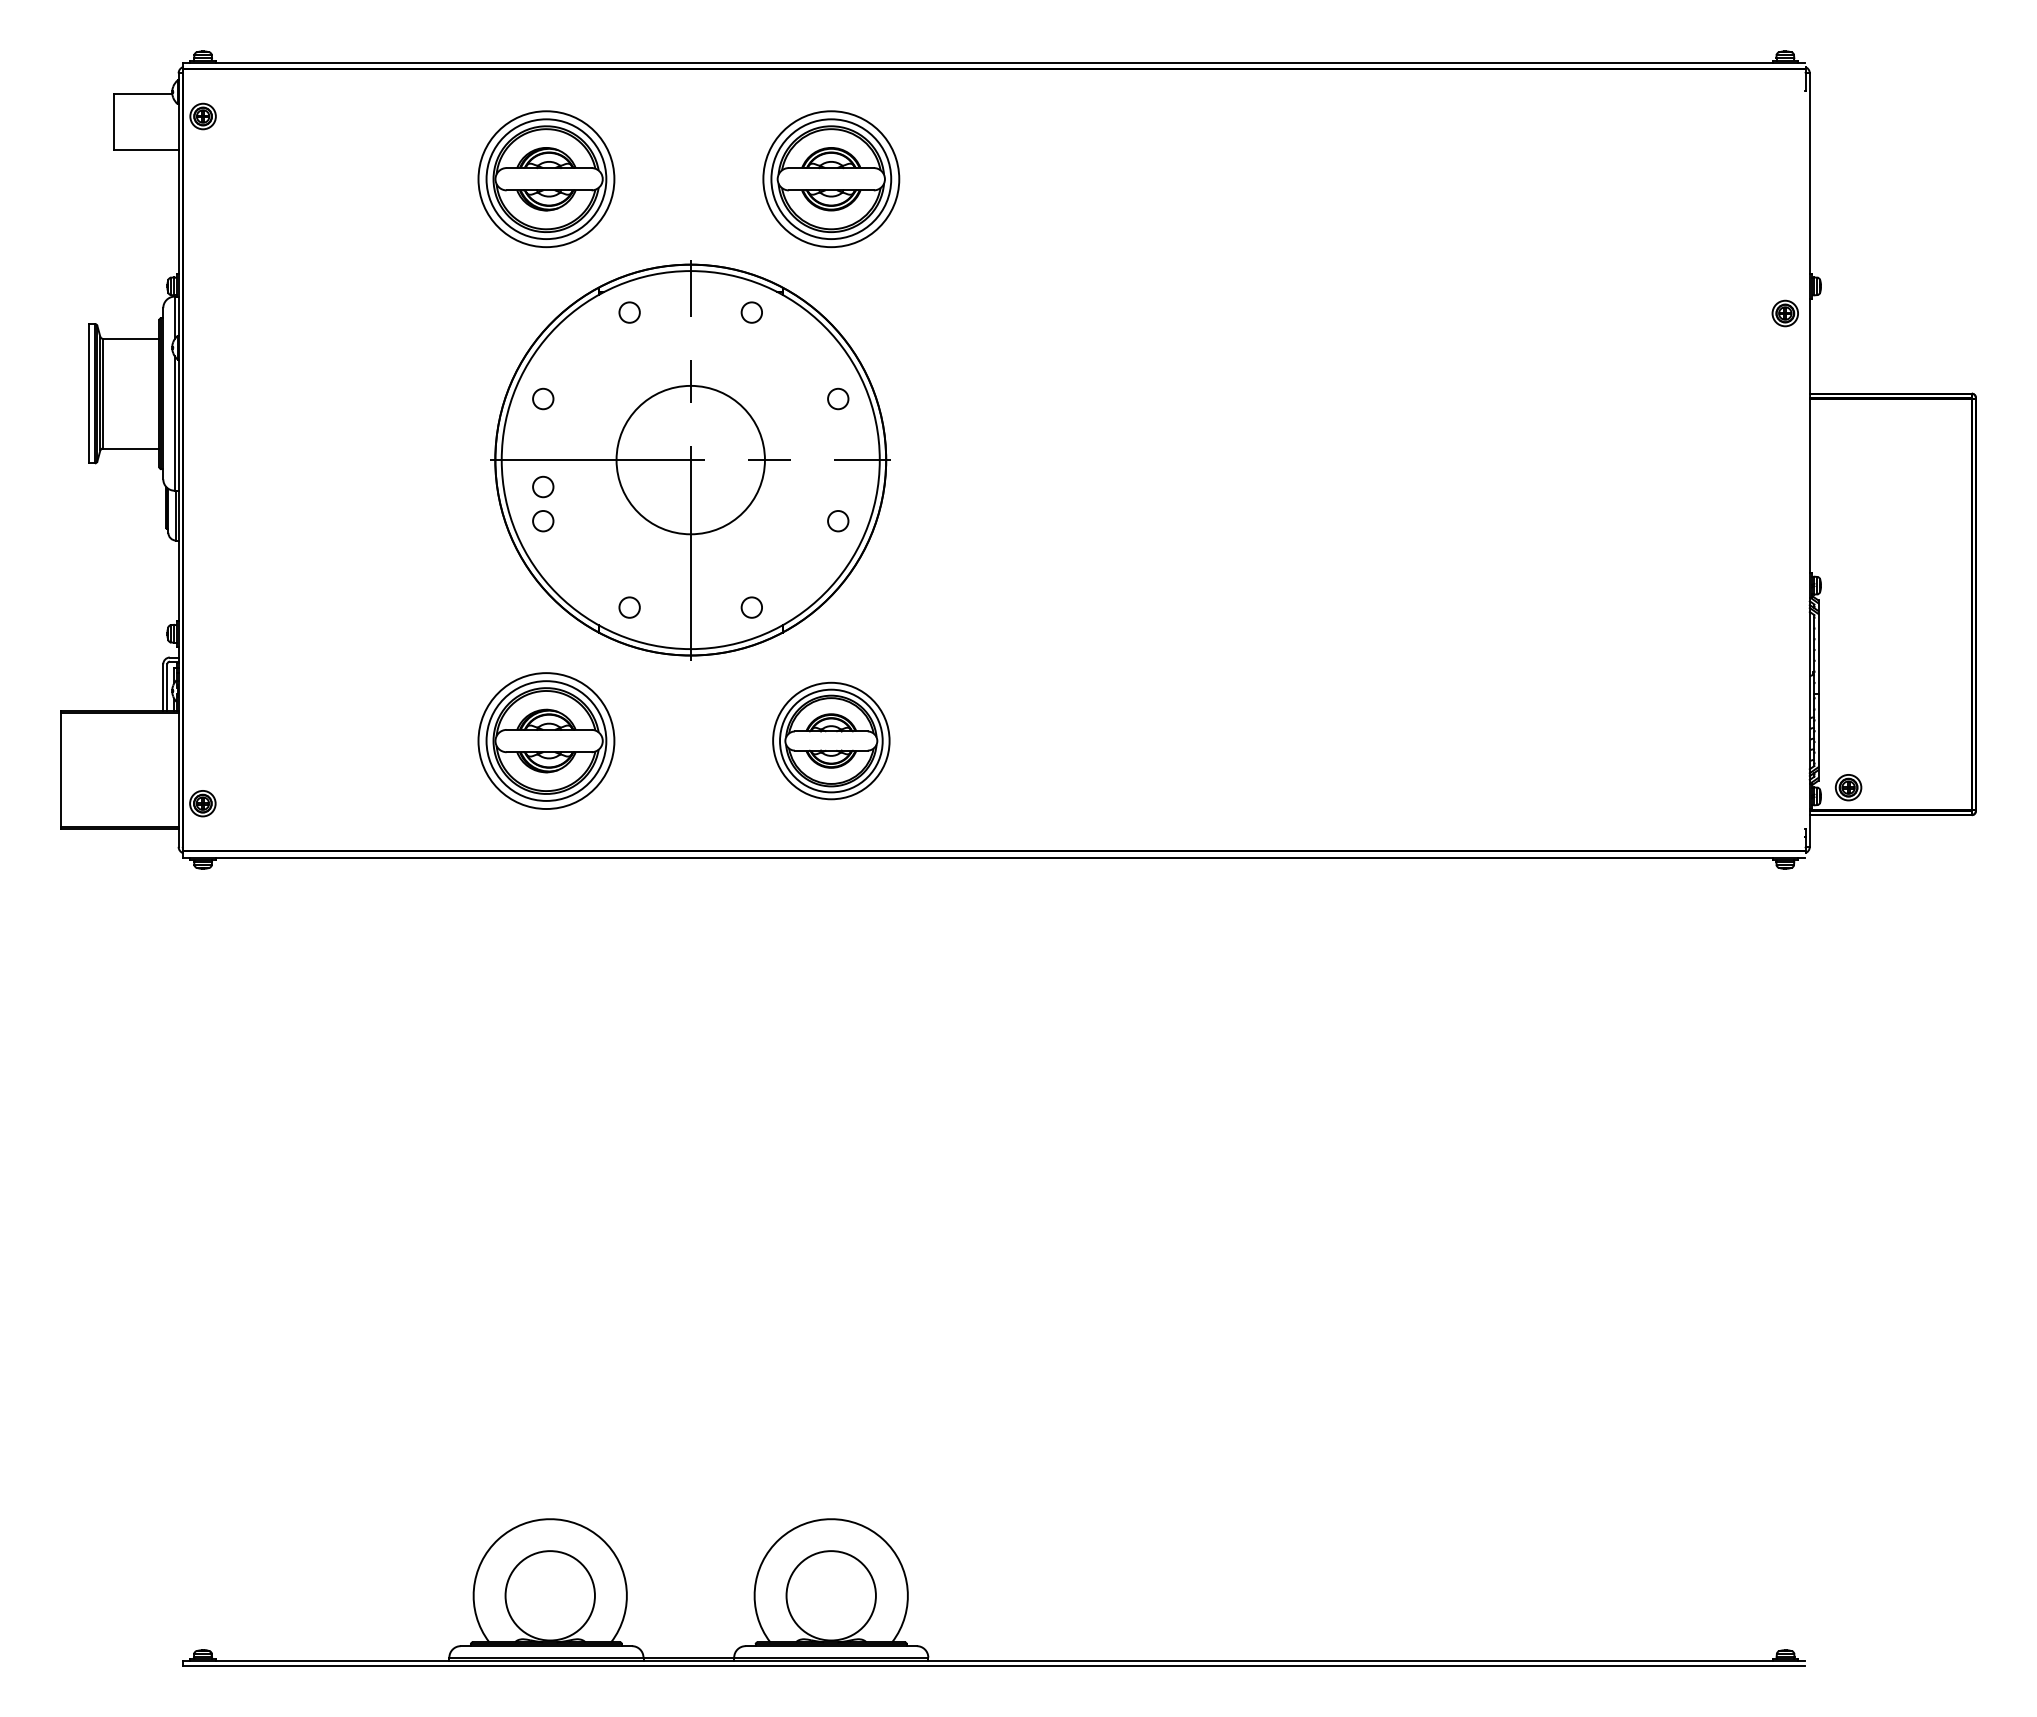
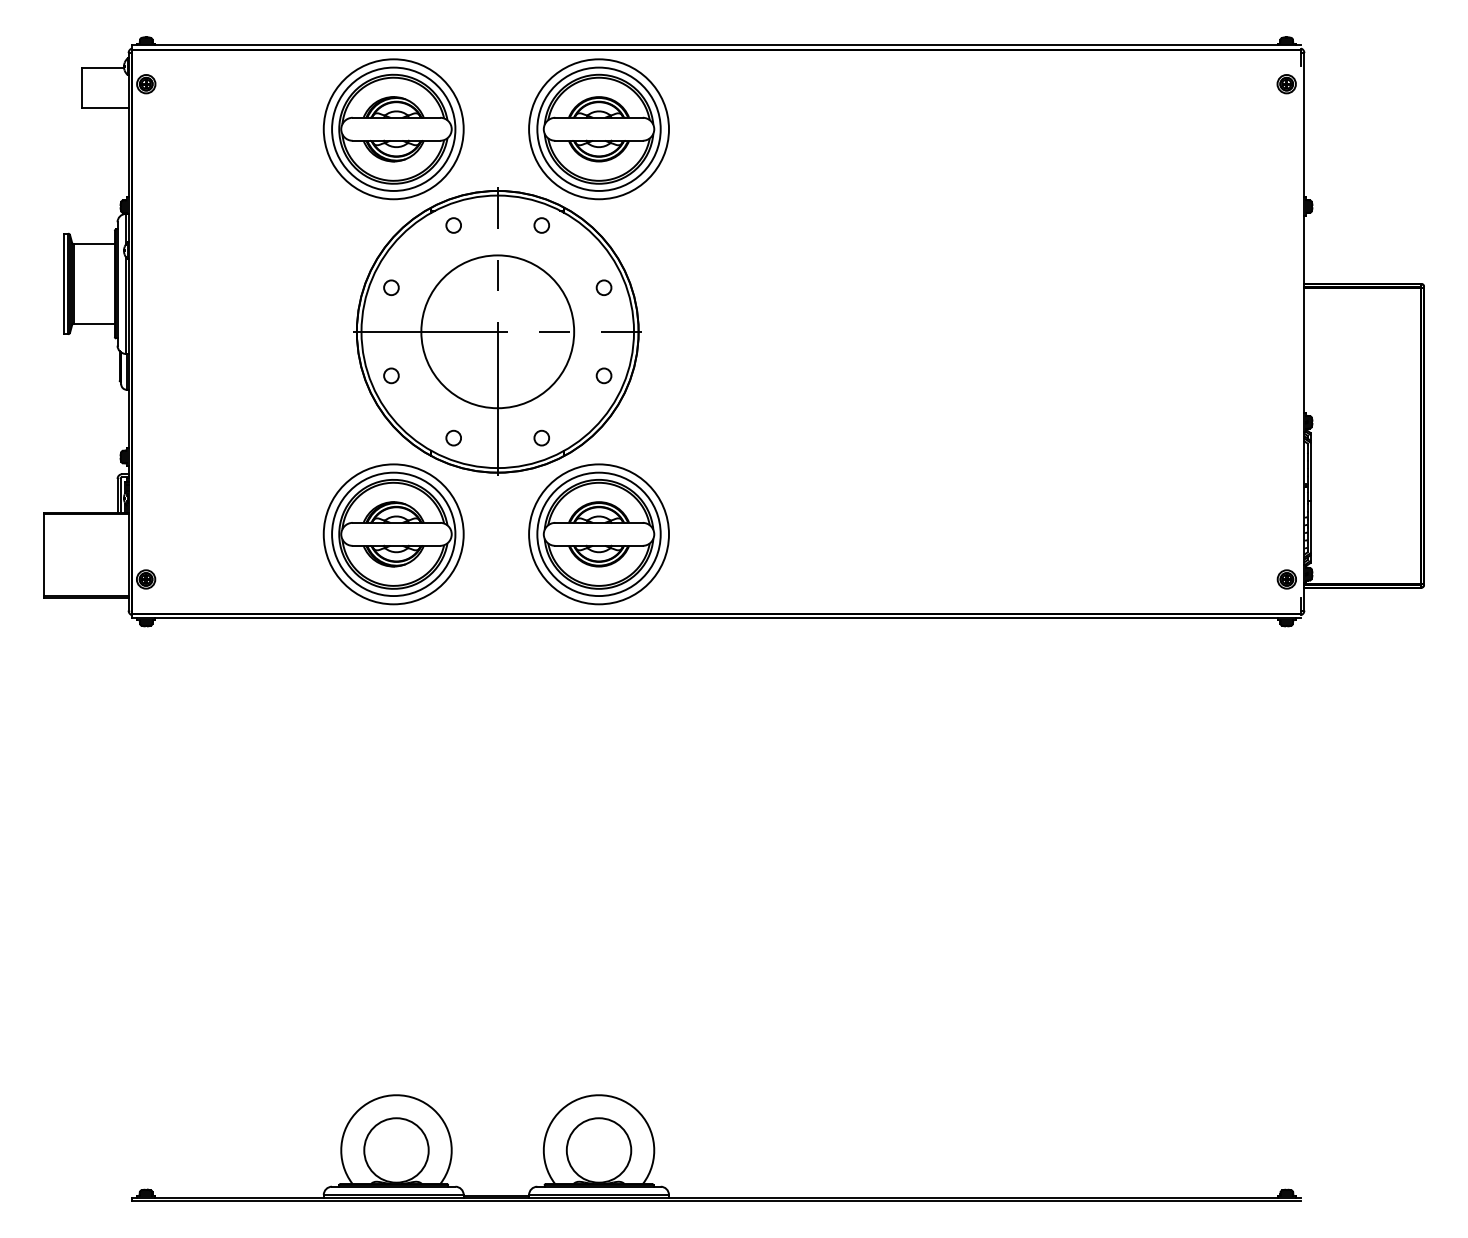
part: (546, 179) -> (393, 129), size x1.43
part: (831, 179) -> (599, 129), size x1.43
part: (1784, 313) -> (1286, 84), moved
circle: (690, 460) -> (497, 332), size x1.43
circle: (543, 486) -> (391, 350), removed
part: (546, 740) -> (393, 533), size x1.43
part: (831, 740) -> (599, 533), size x1.67
part: (1848, 787) -> (1286, 579), moved

